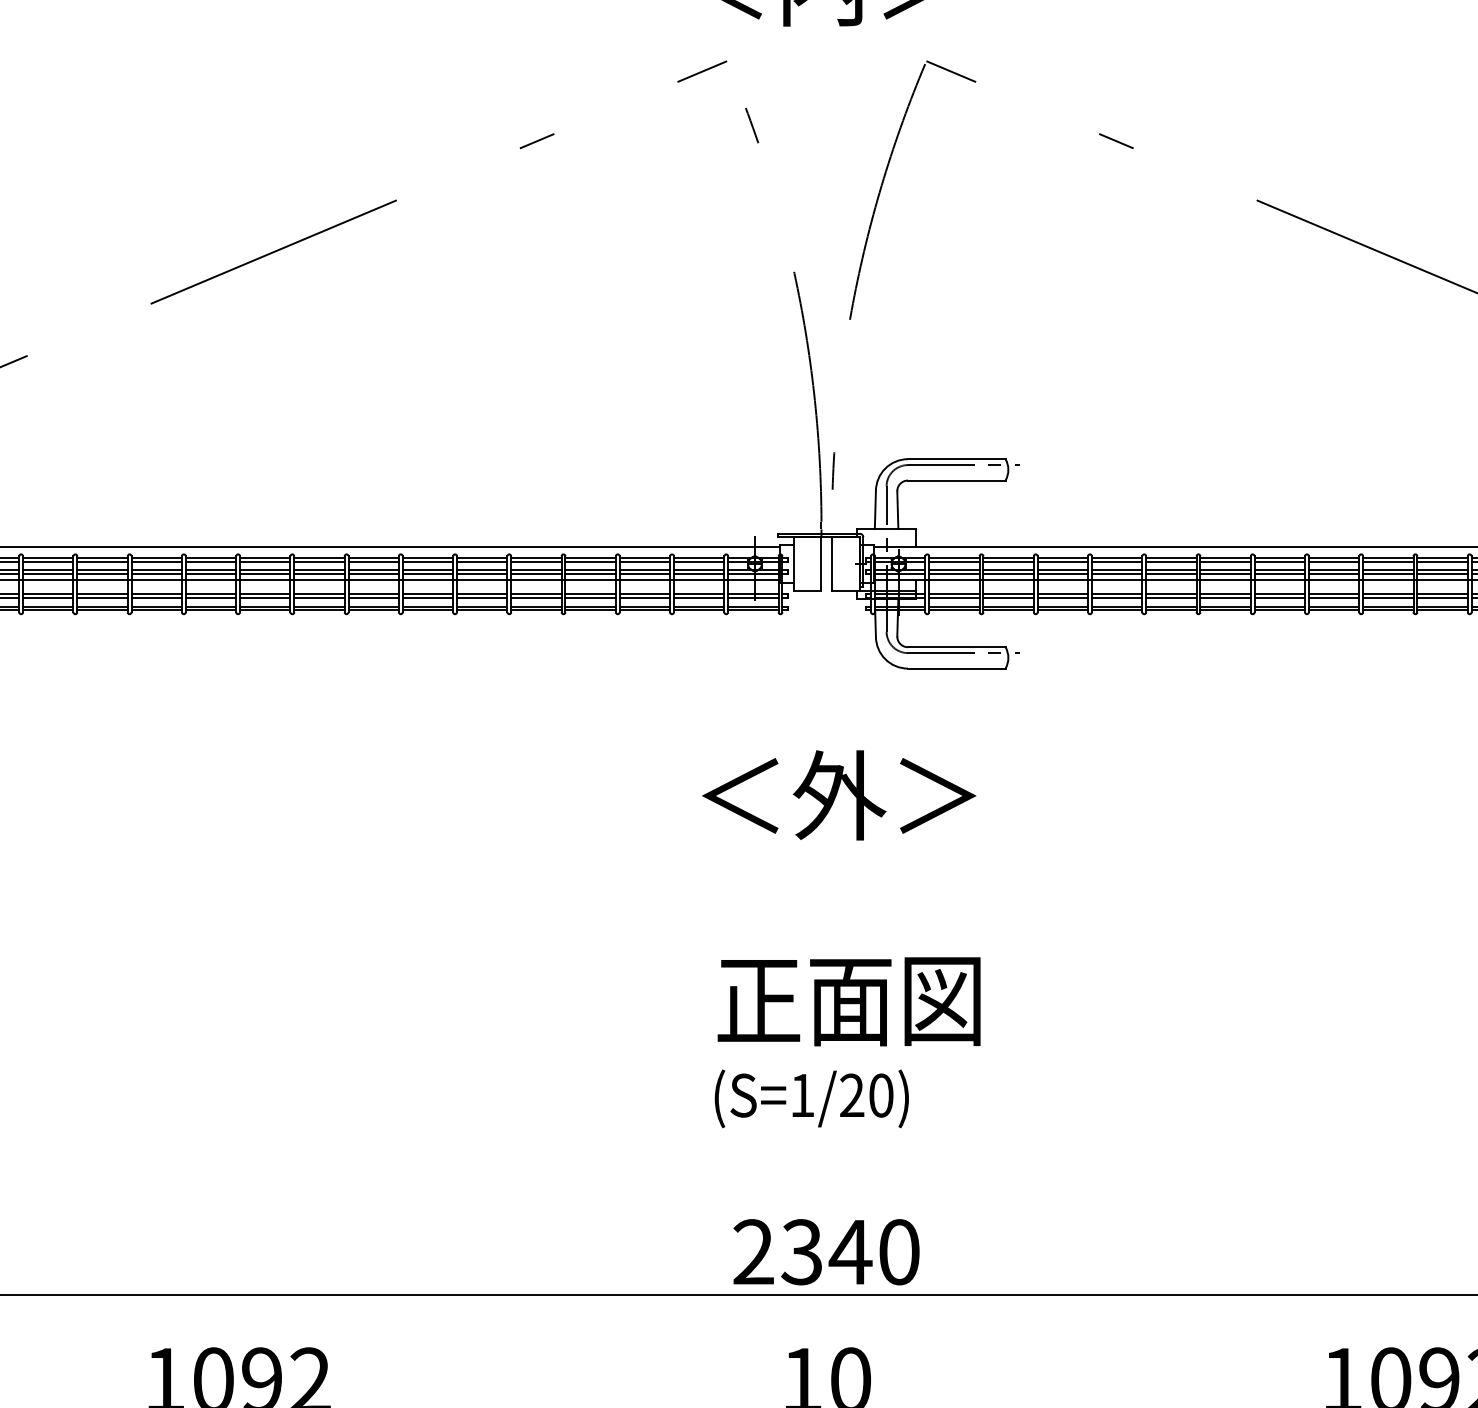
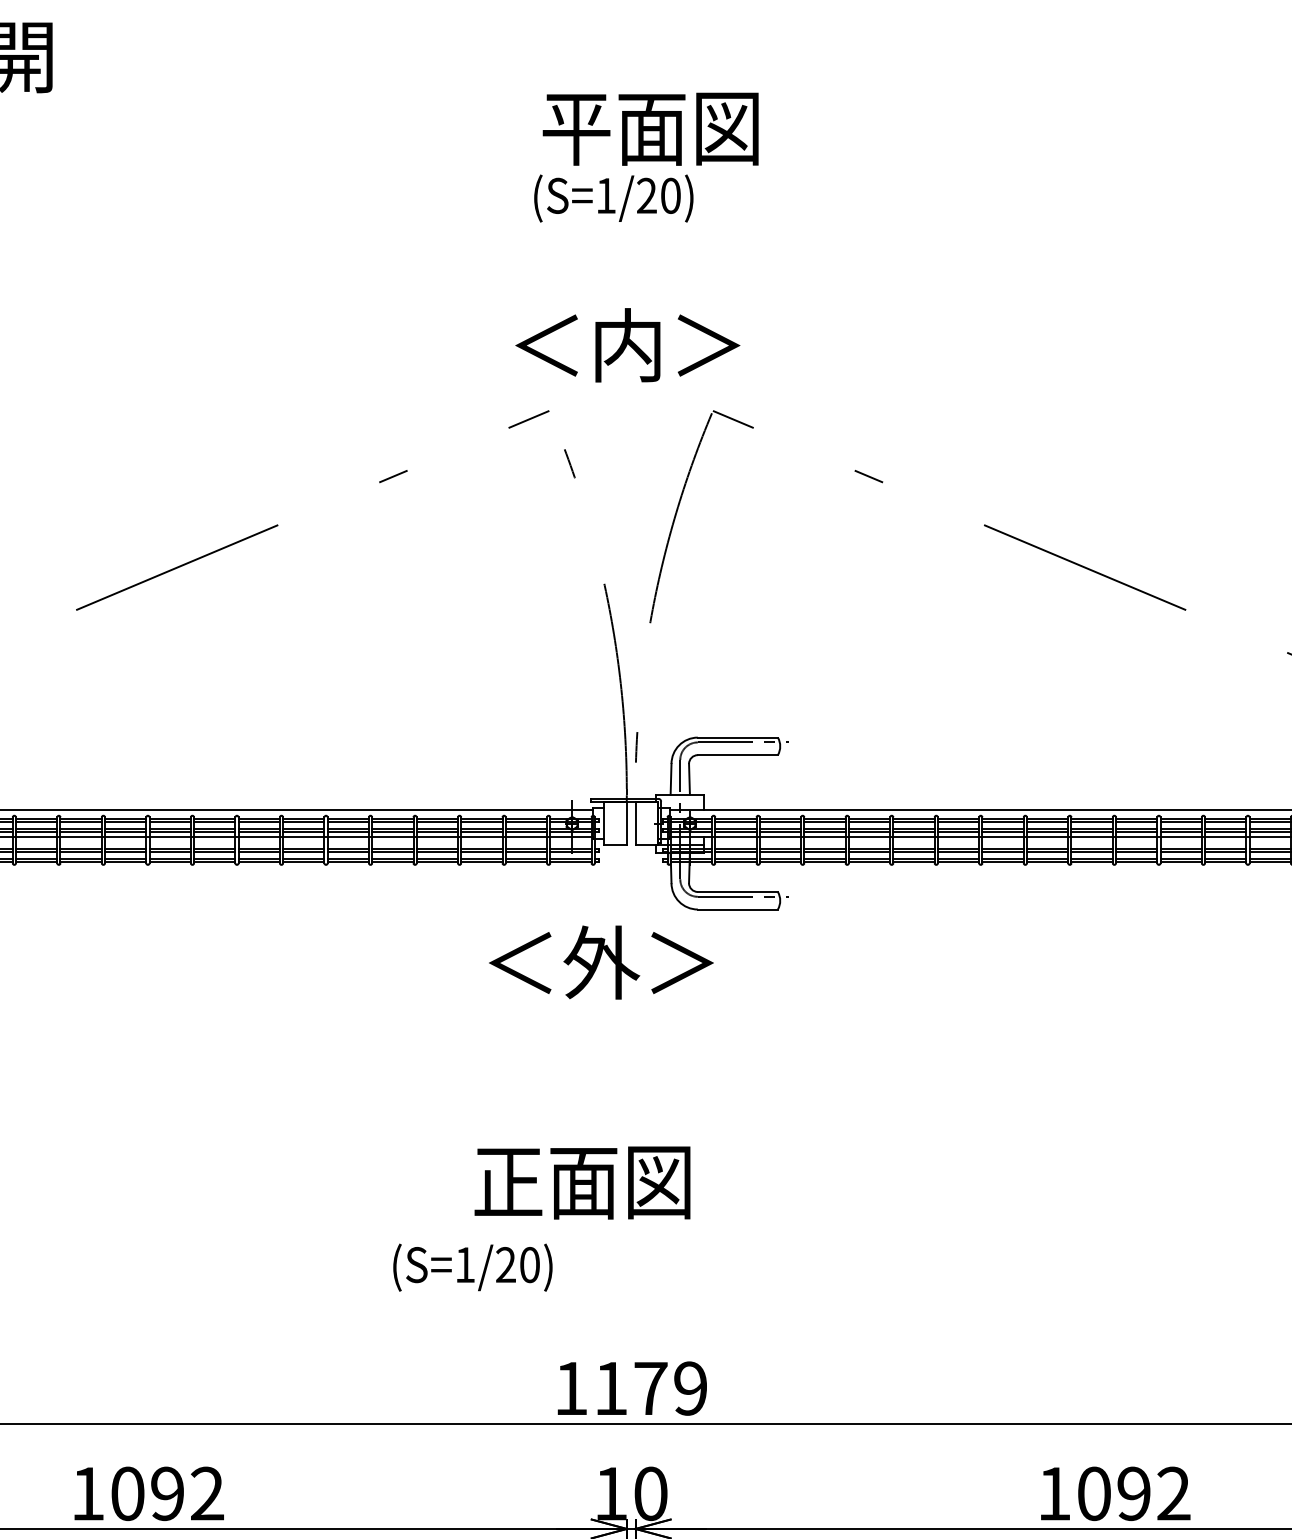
text: (839, 795) -> (601, 962), moved
text: (849, 1001) -> (582, 1182), moved
text: (811, 1098) -> (472, 1267), moved
text: (825, 1252) -> (630, 1388), 2340 -> 1179

